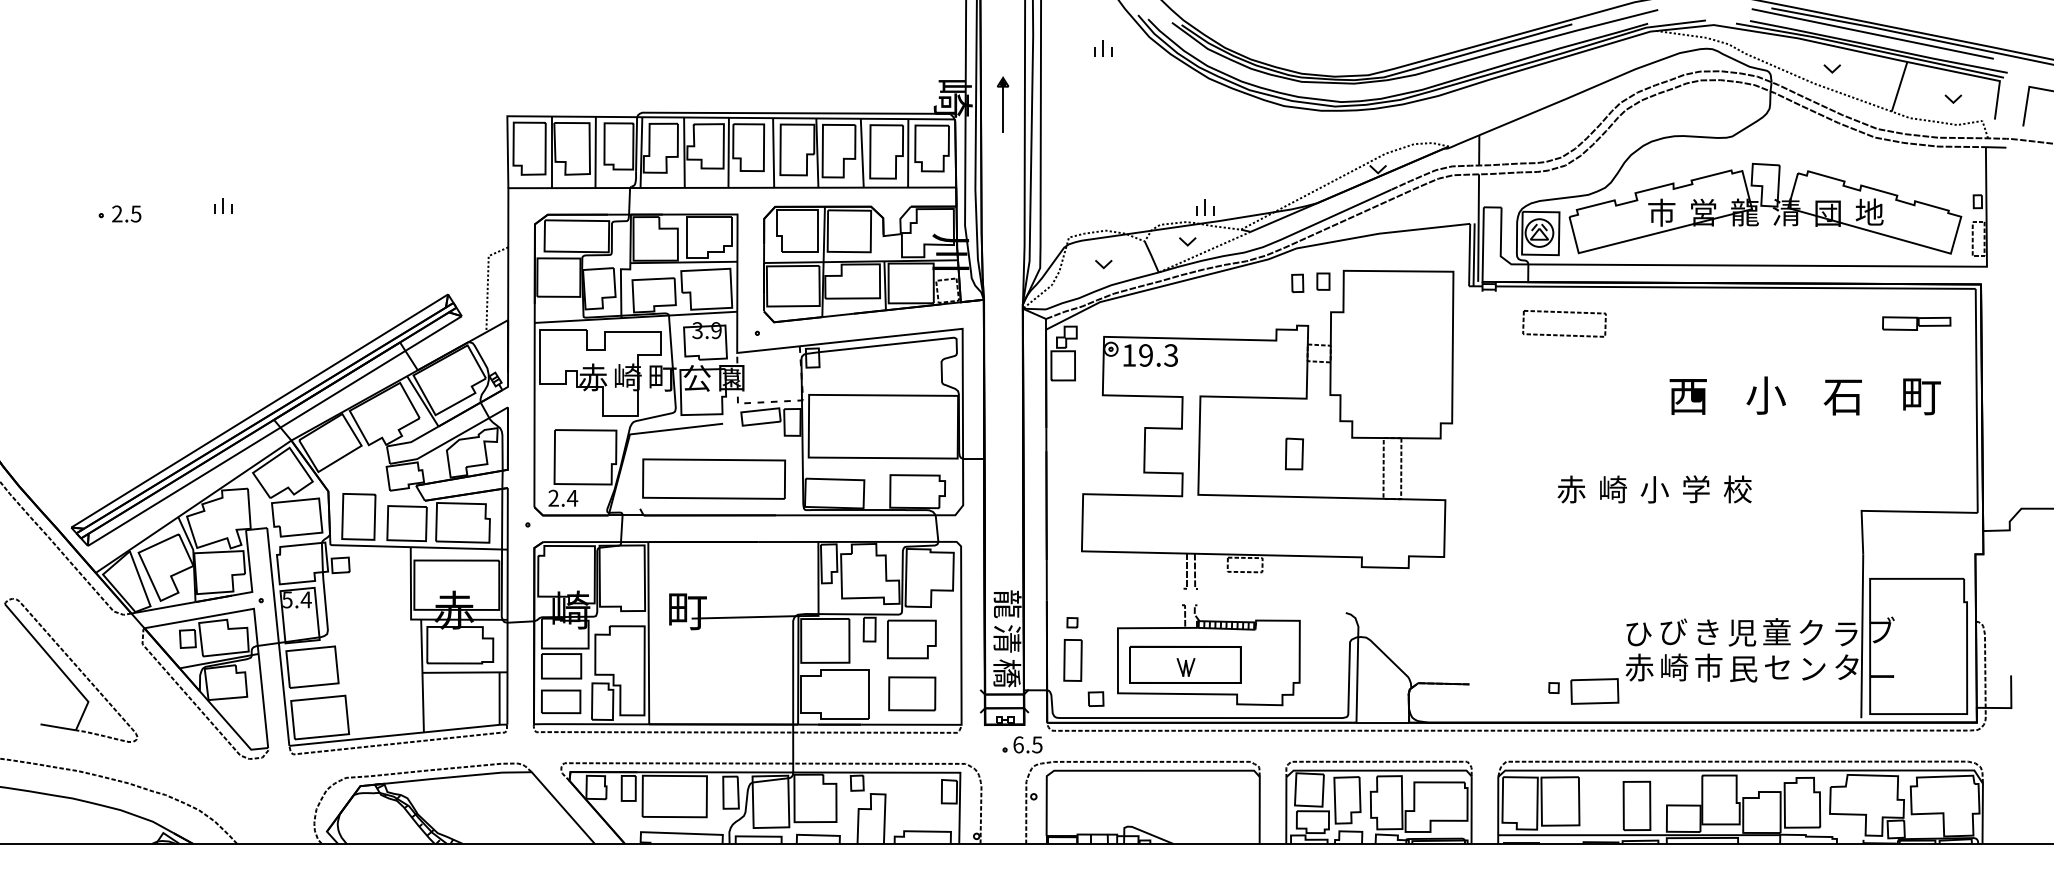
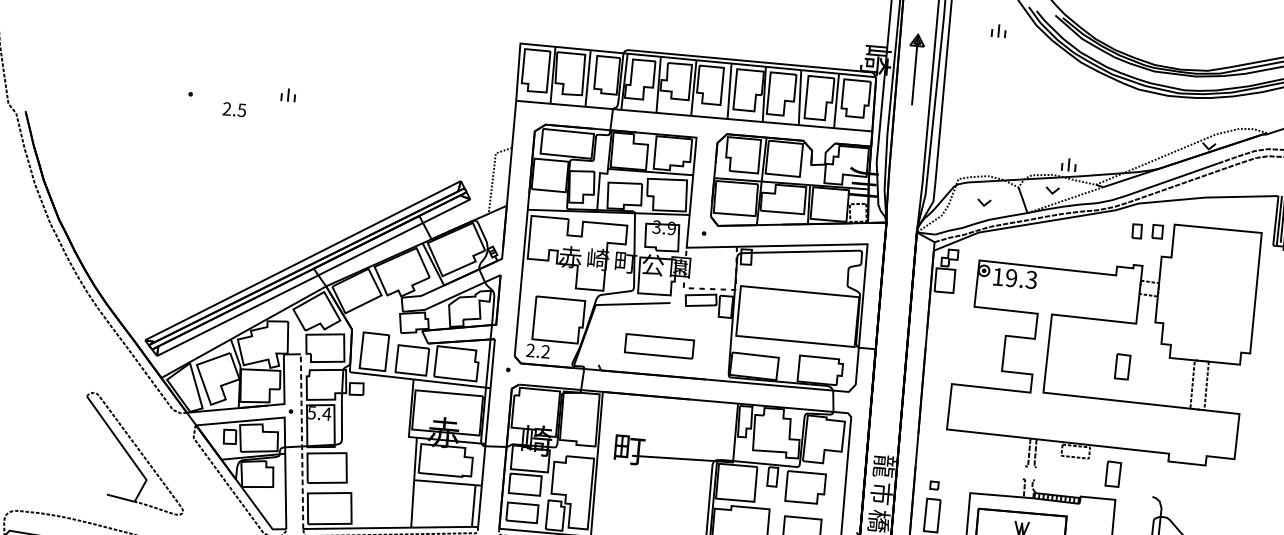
part: (1003, 104) -> (915, 68), size x1.6
text: (126, 213) -> (234, 109), moved
part: (713, 478) -> (659, 345), size x0.6
text: (572, 497) -> (545, 351), 2.4 -> 2.2
part: (1294, 588) -> (1113, 473), added
line: (278, 637) -> (302, 442), solid -> dashed
text: (1007, 638) -> (881, 493), 清 -> 市

